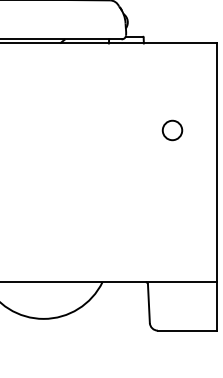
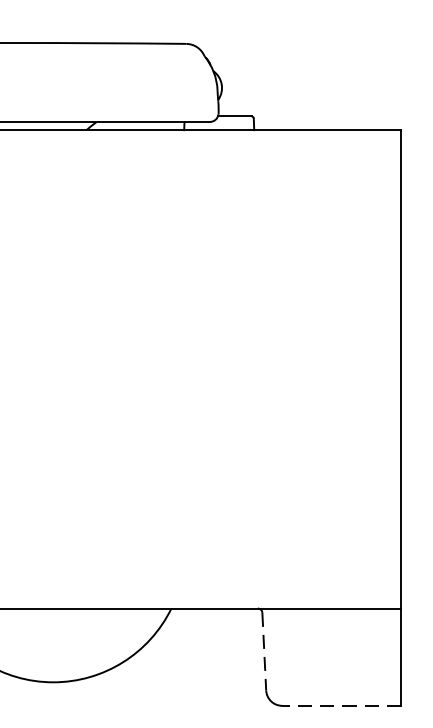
circle: (172, 130) -> (311, 304), removed
line: (148, 304) -> (263, 653), solid -> dashed
line: (187, 330) -> (341, 705), solid -> dashed

